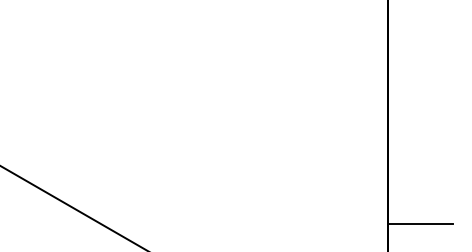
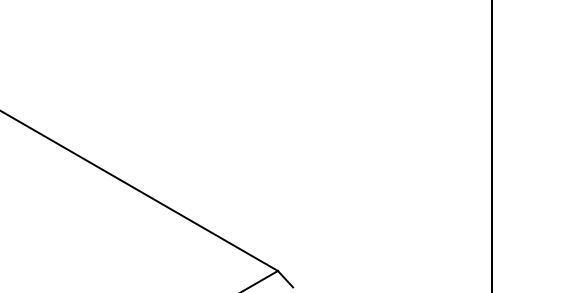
line: (420, 224) -> (522, 239), removed

